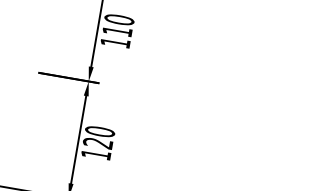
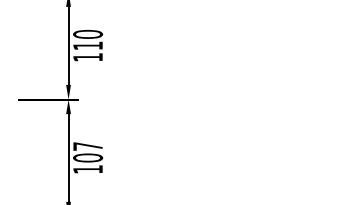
text: (99, 137) -> (88, 152), 120 -> 107

